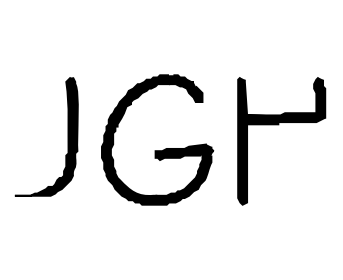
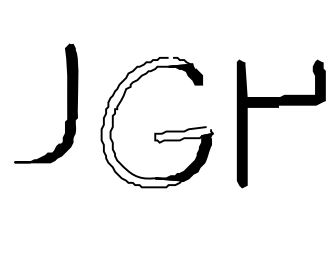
part: (67, 136) -> (67, 103), moved
fill: (147, 139) -> (147, 122), removed
fill: (184, 152) -> (184, 135), removed

